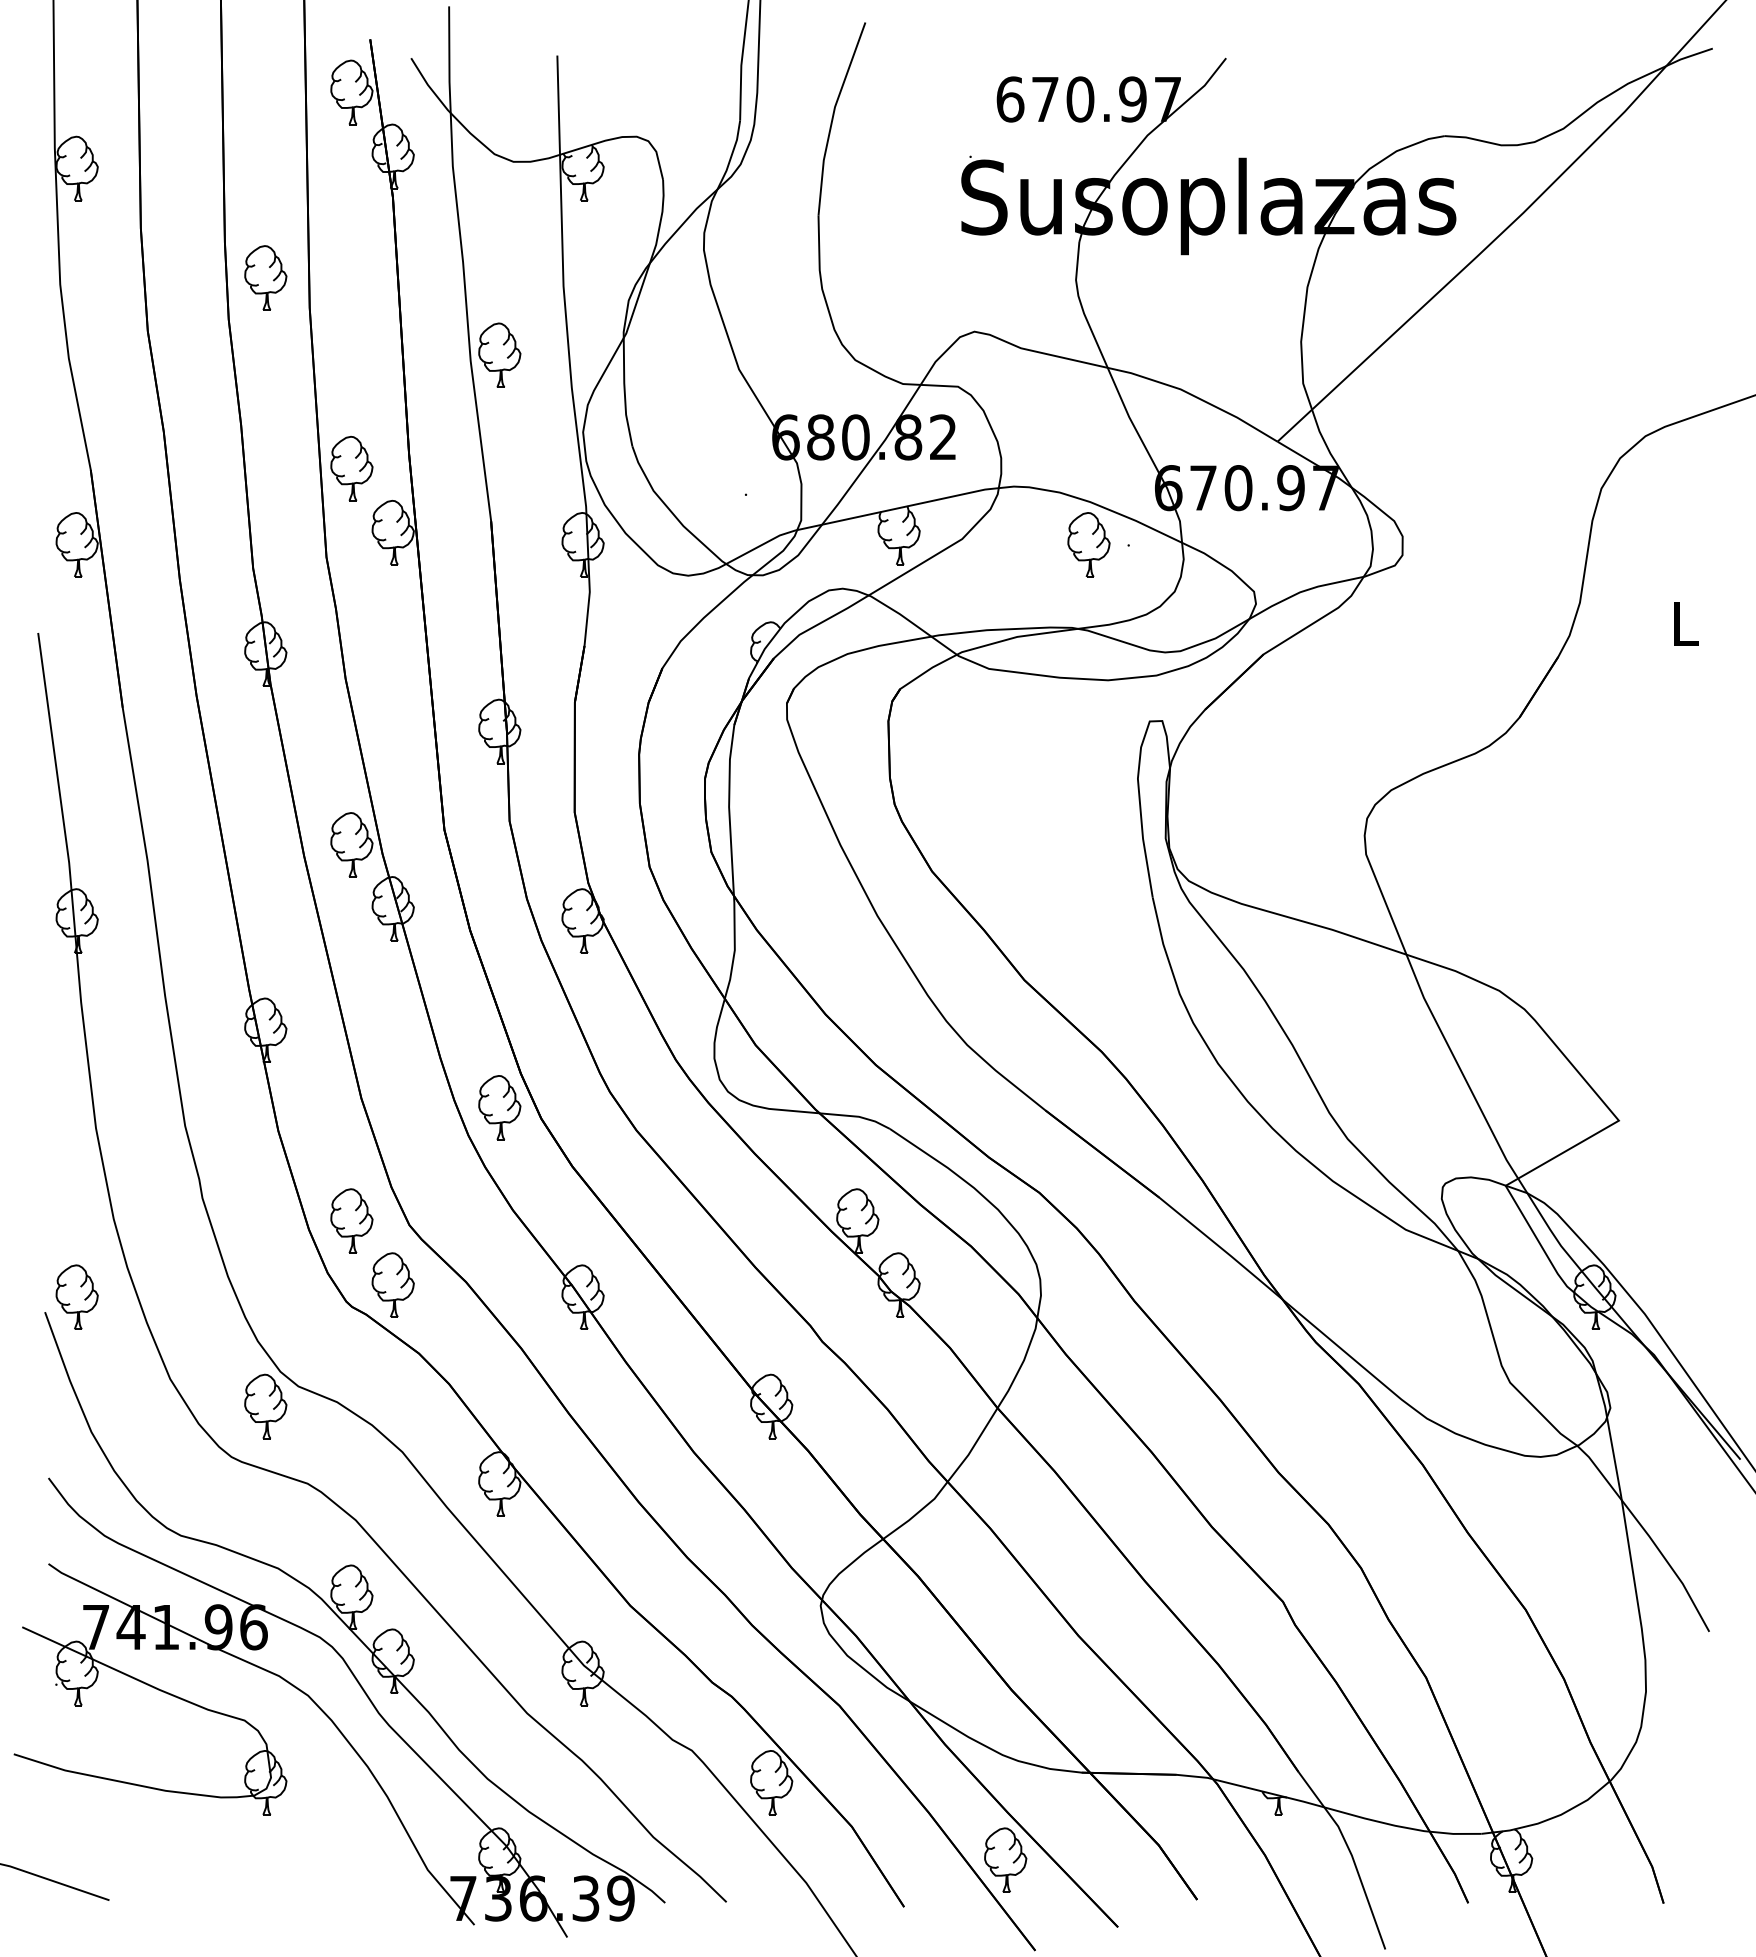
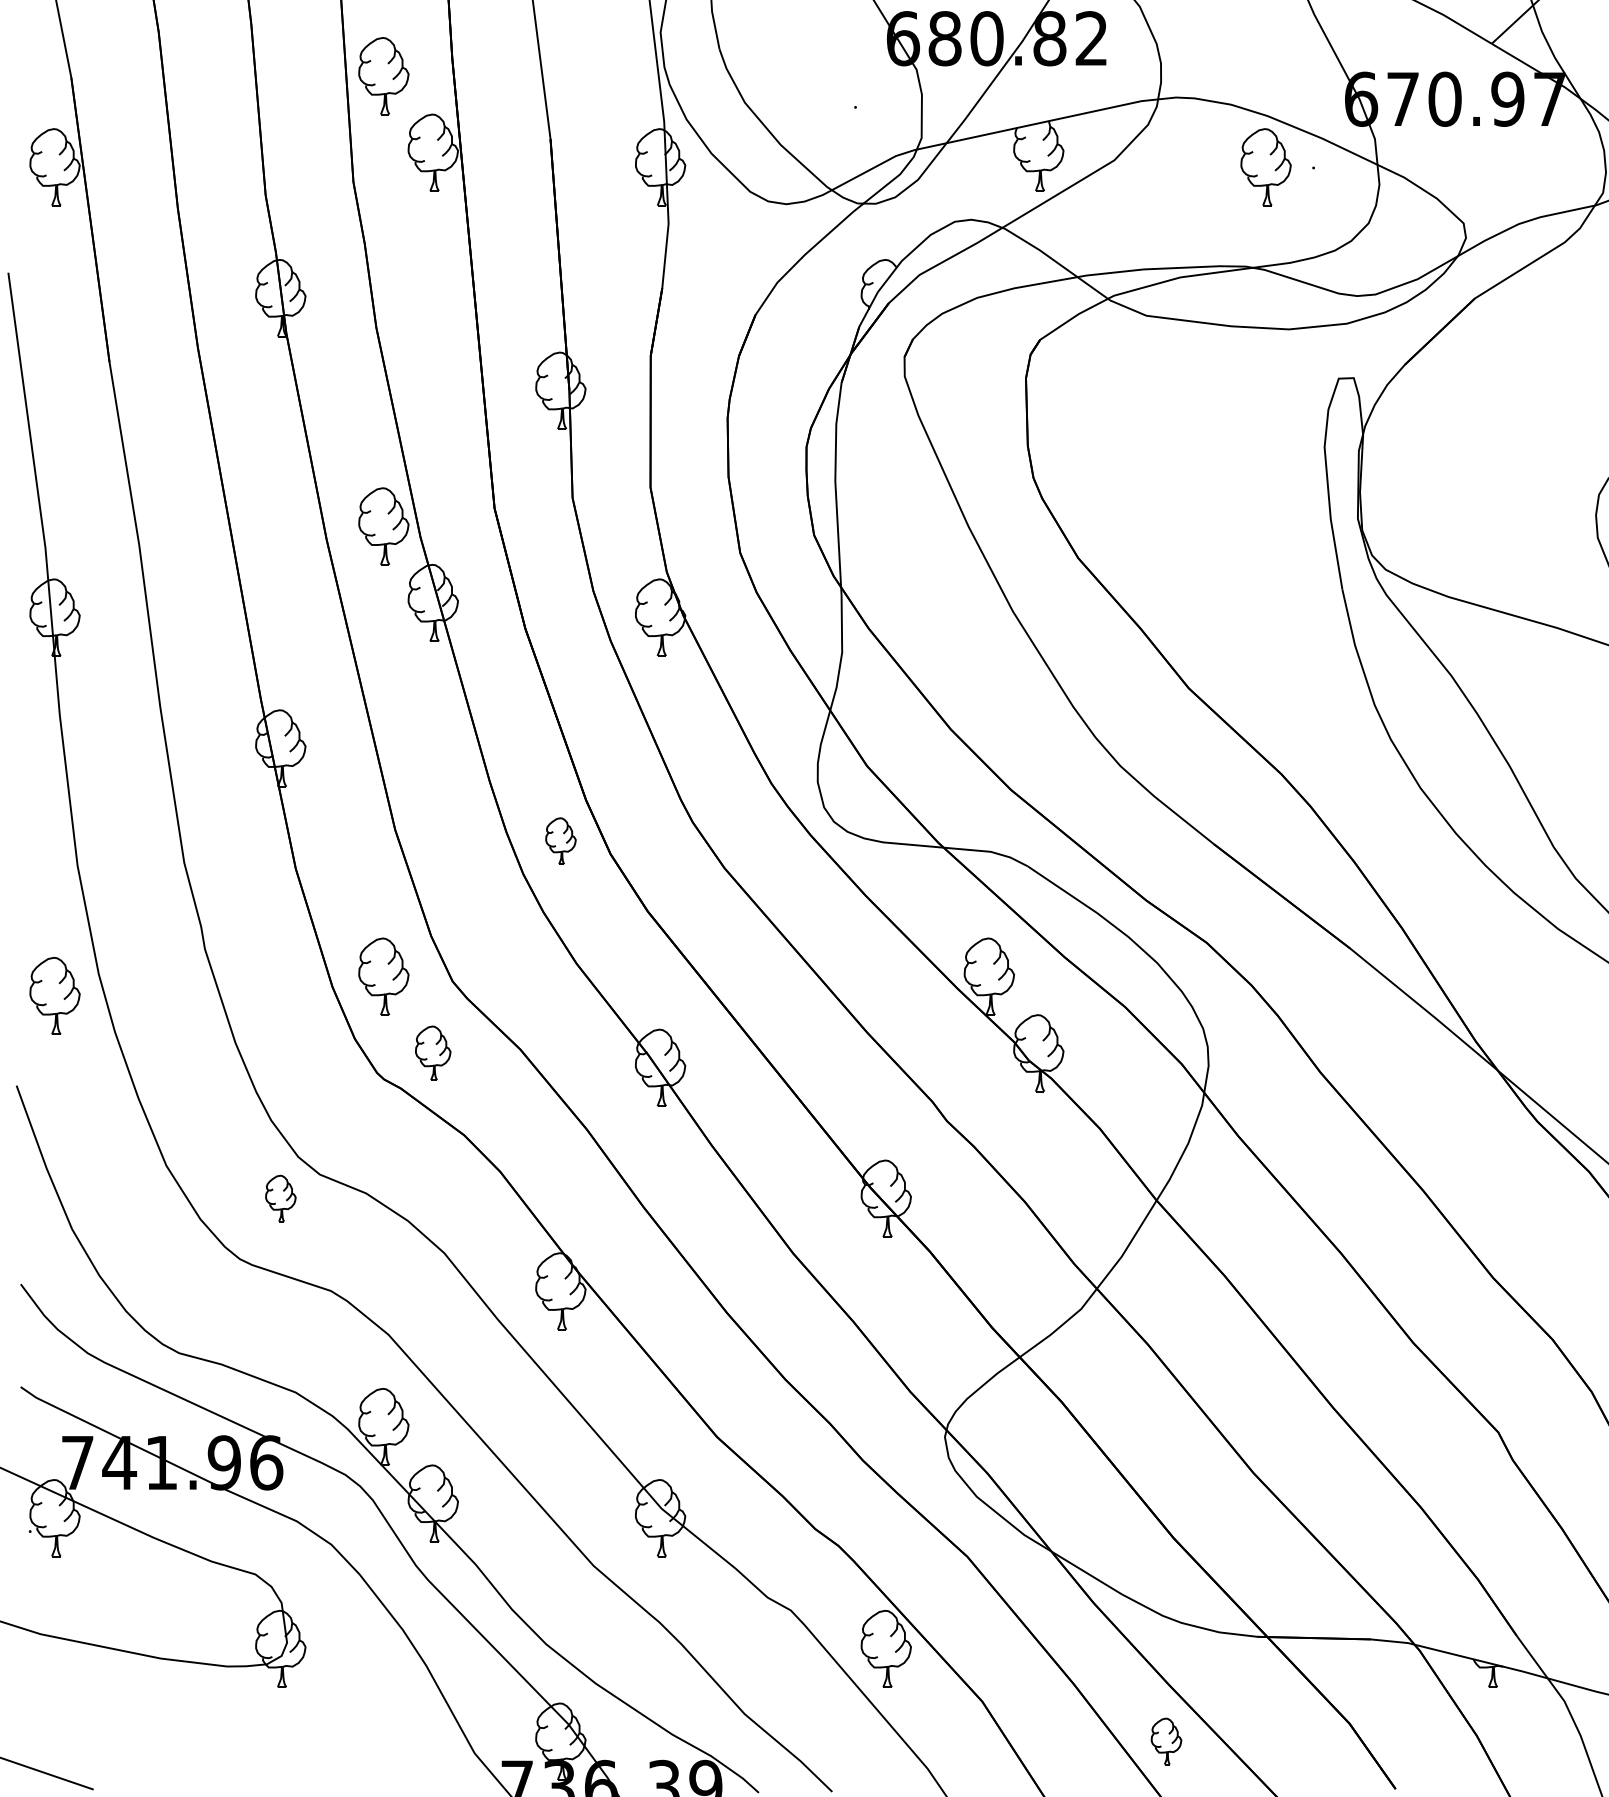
part: (499, 1107) -> (560, 840), size x0.6
part: (392, 1284) -> (432, 1052), size x0.7
part: (76, 1296) -> (54, 995), moved
part: (265, 1406) -> (280, 1198), size x0.6
part: (1005, 1859) -> (1166, 1740), size x0.6

